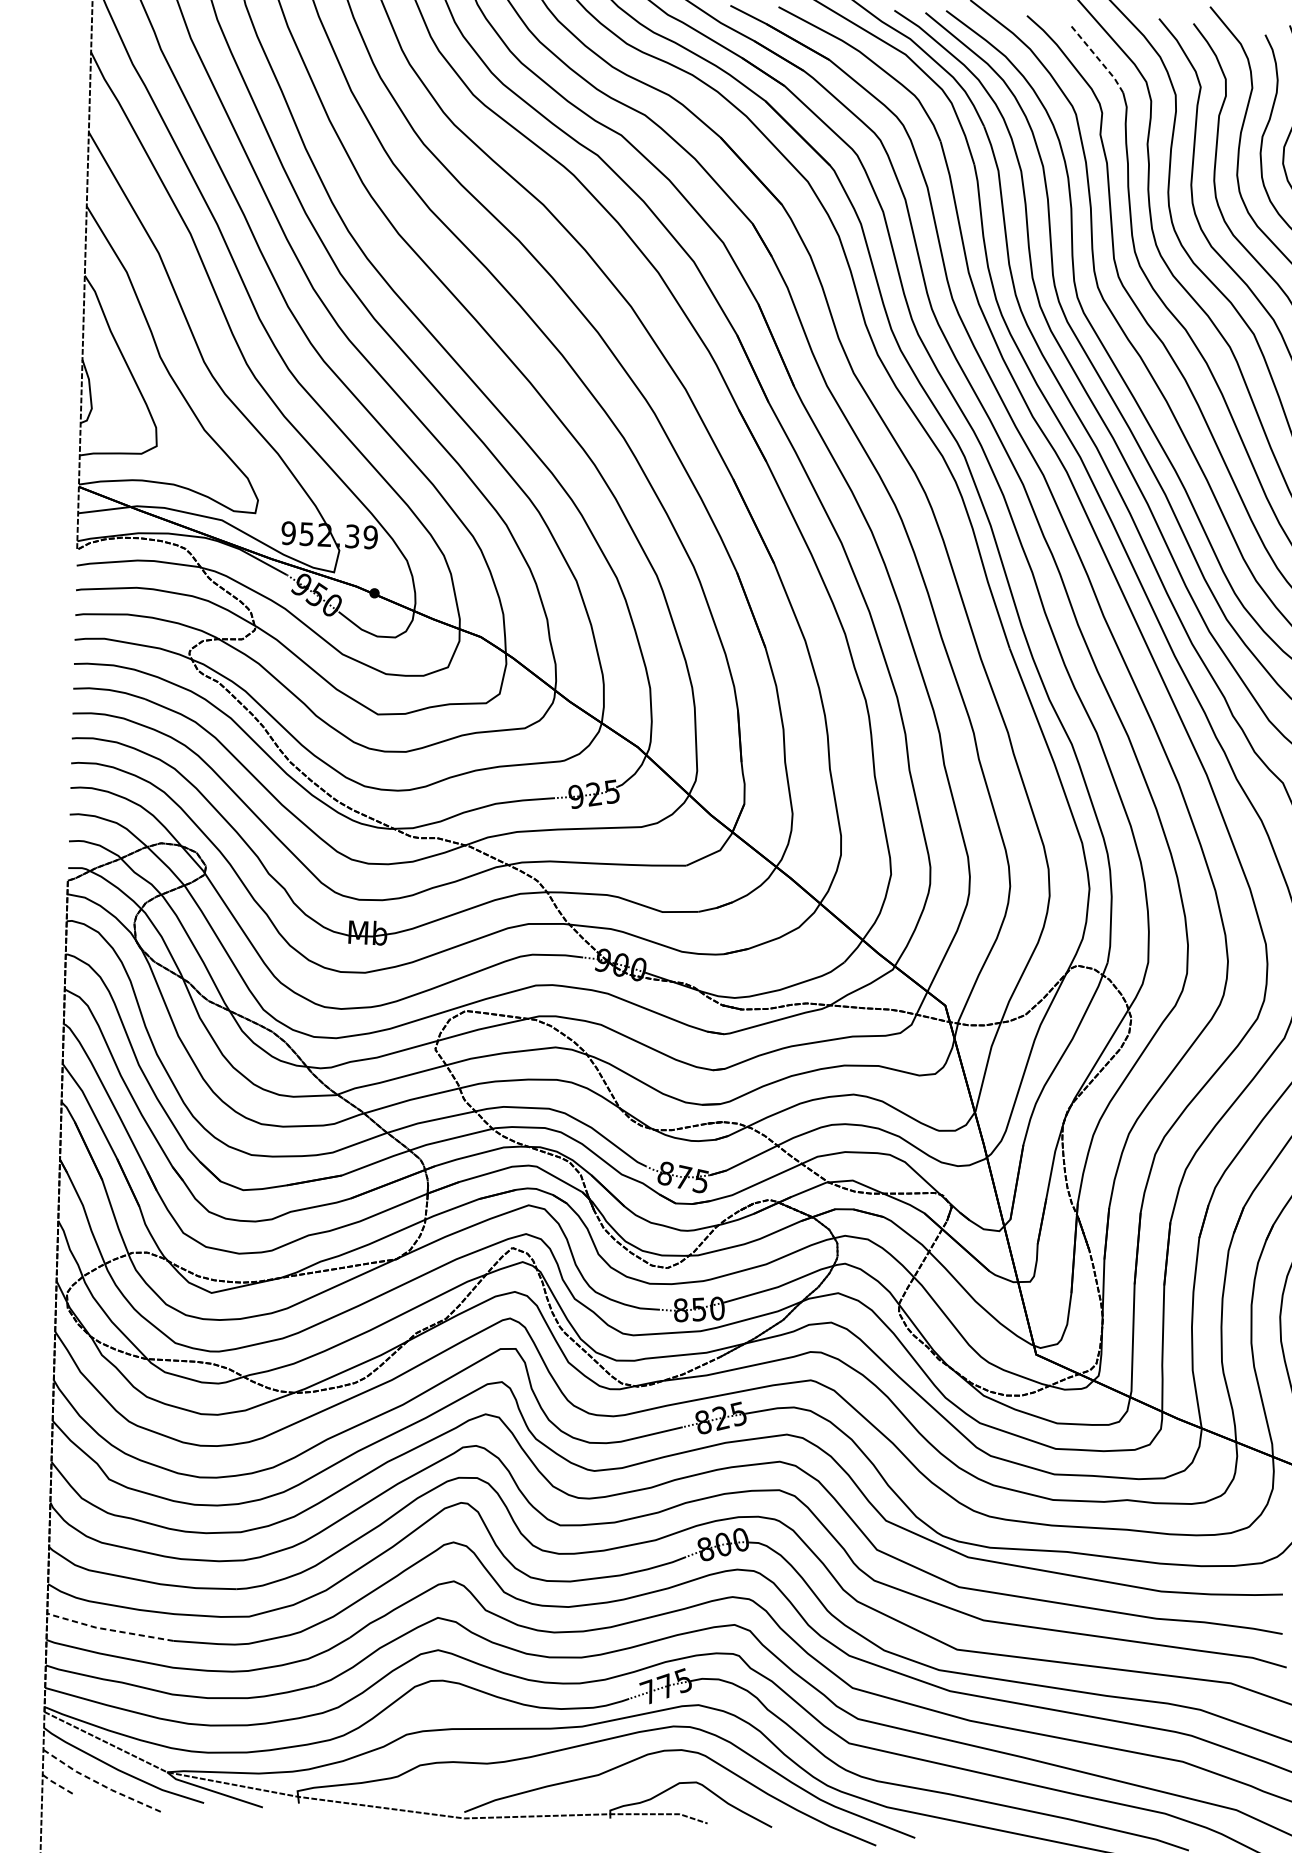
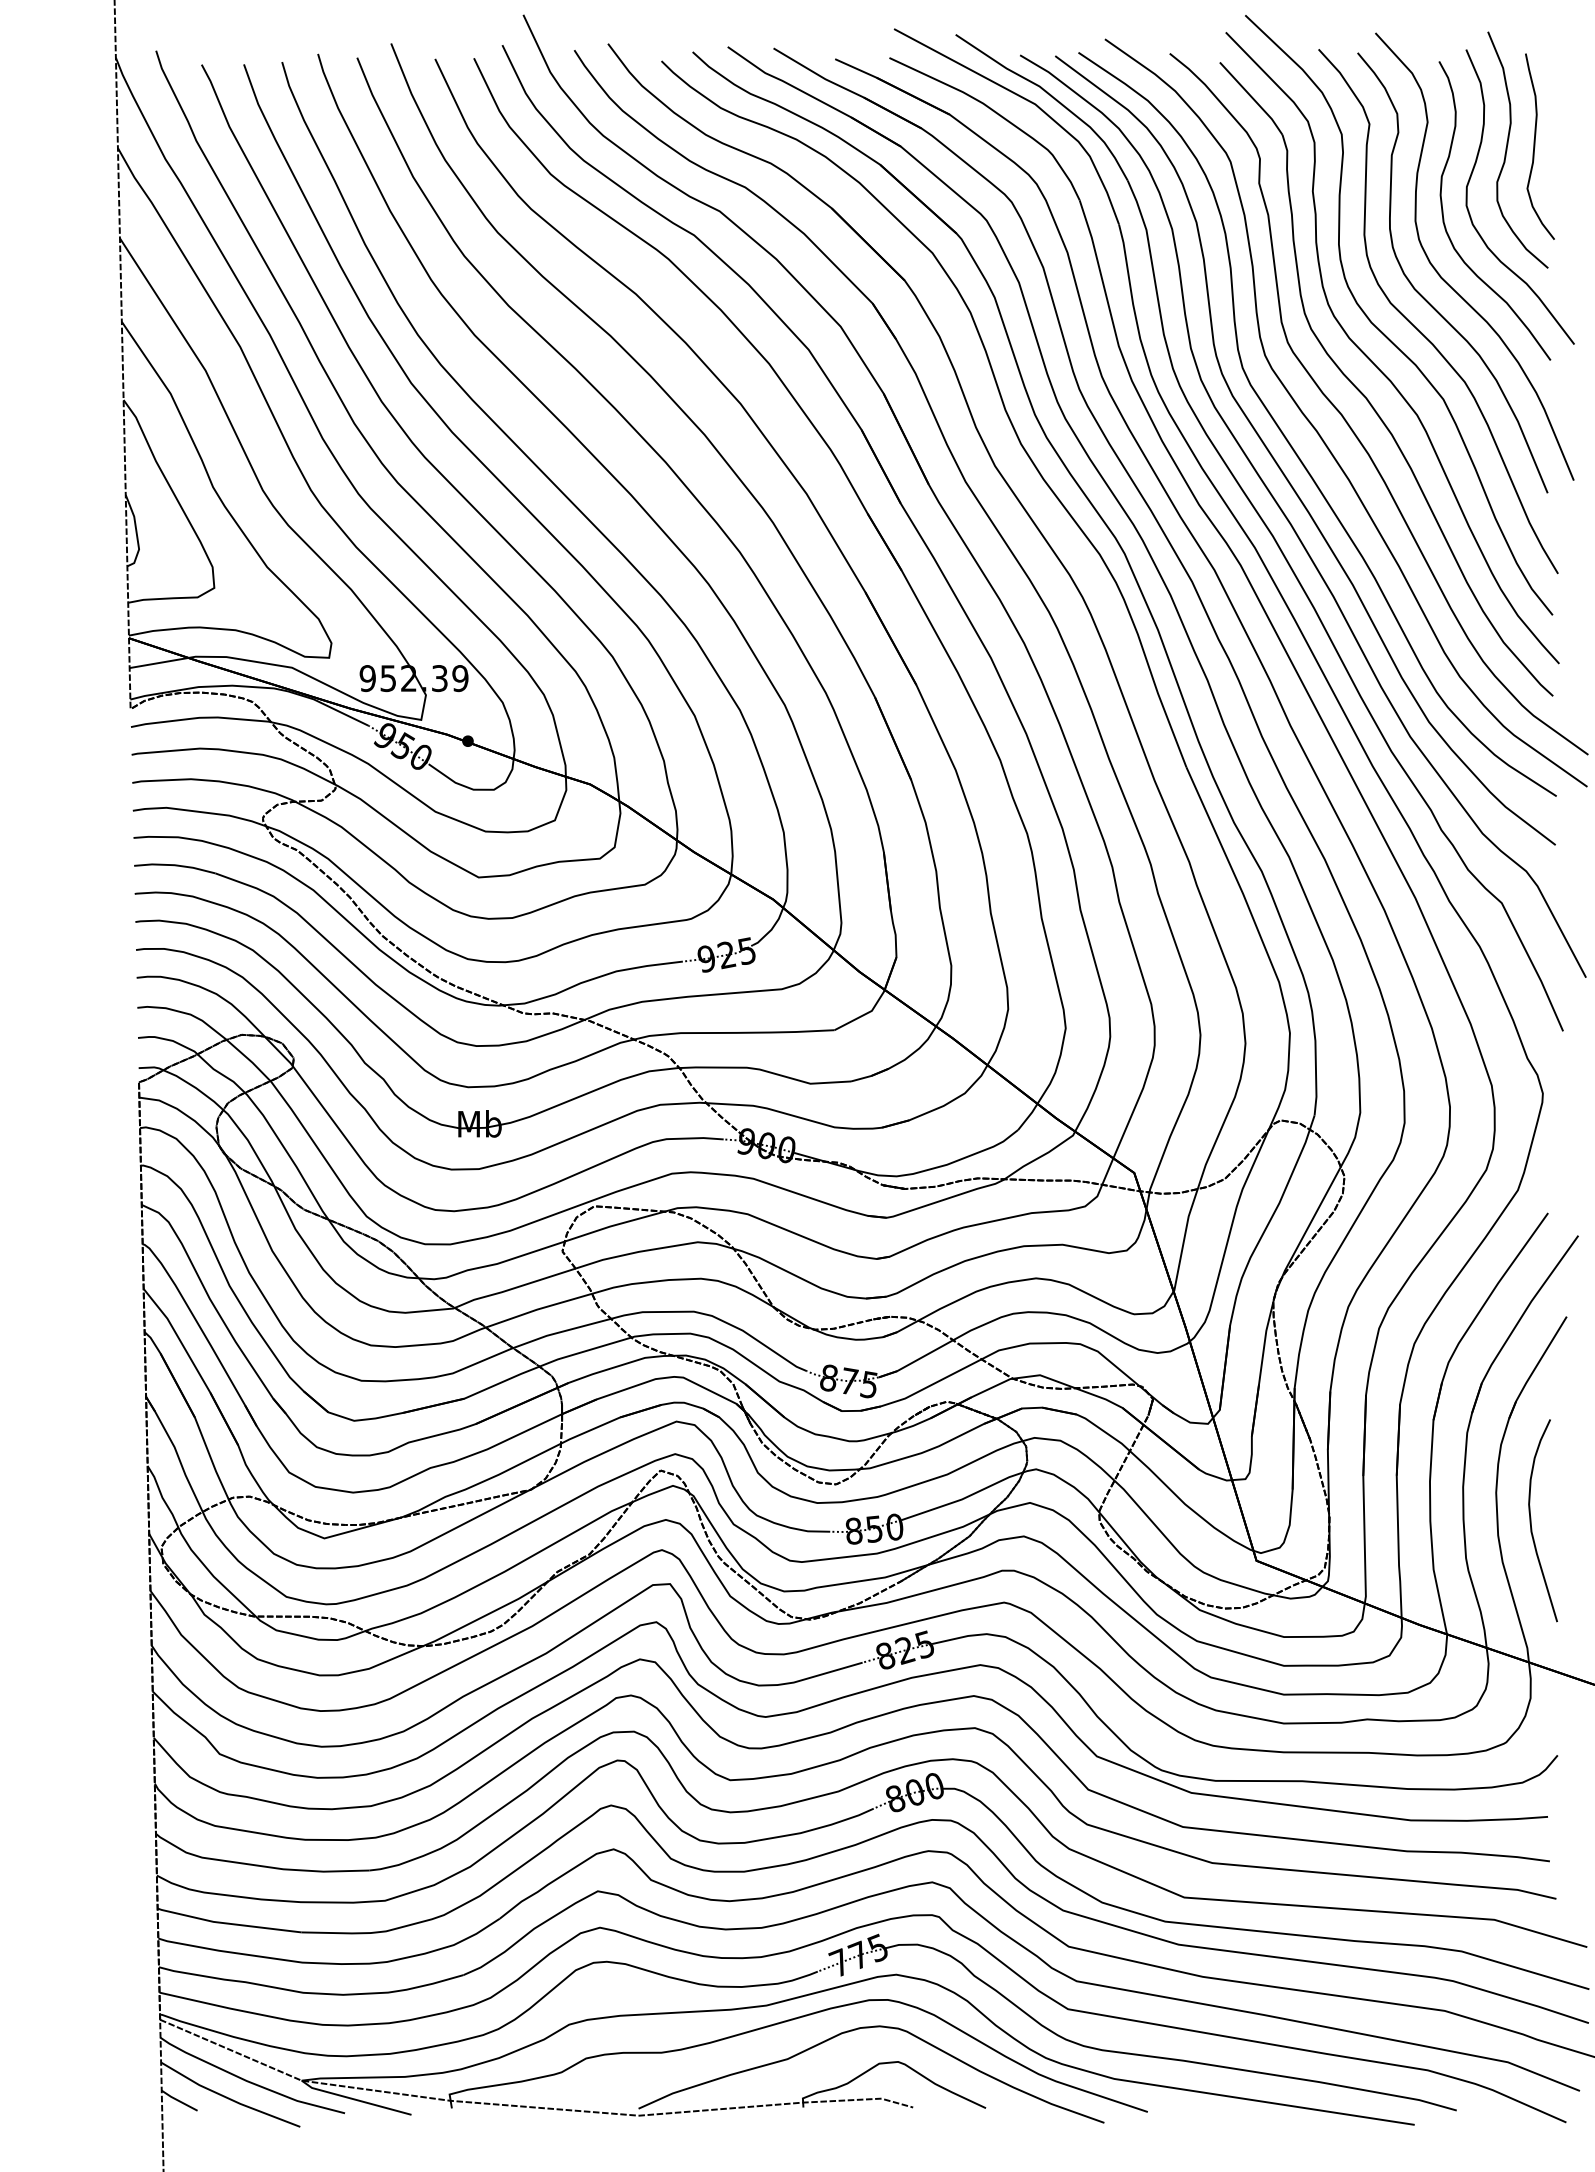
line: (1098, 59) -> (1252, 98), dashed -> solid
line: (108, 1629) -> (227, 1923), dashed -> solid
line: (101, 1784) -> (228, 2098), dashed -> solid
line: (57, 1785) -> (179, 2101), dashed -> solid

